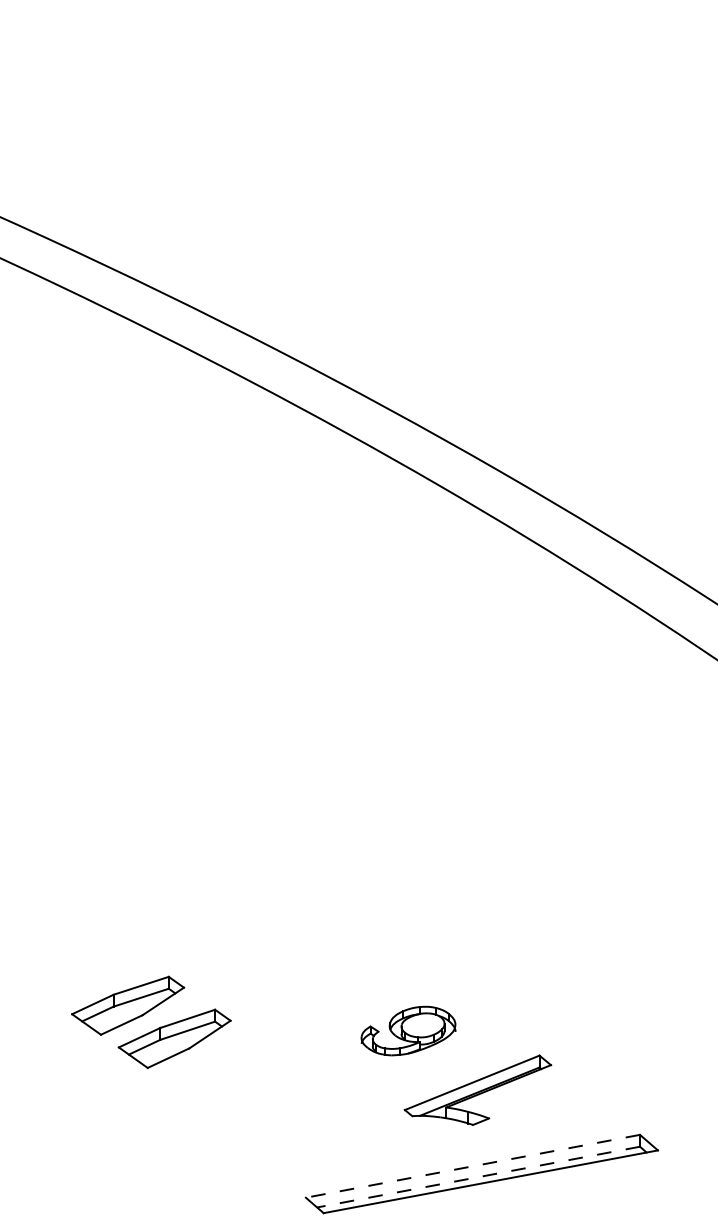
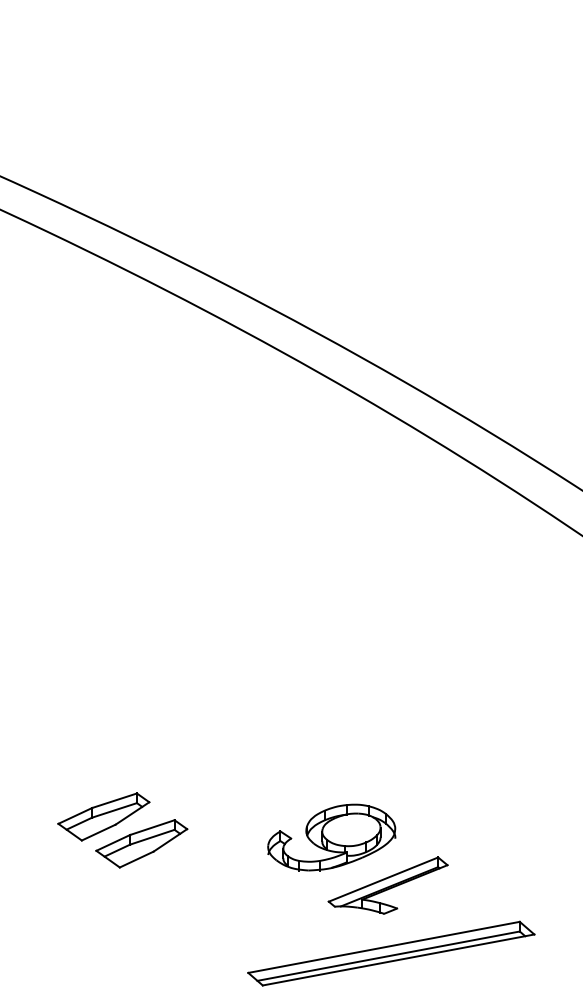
part: (408, 1030) -> (331, 837), size x1.67
line: (472, 1166) -> (383, 947), dashed -> solid
line: (478, 1177) -> (388, 956), dashed -> solid

